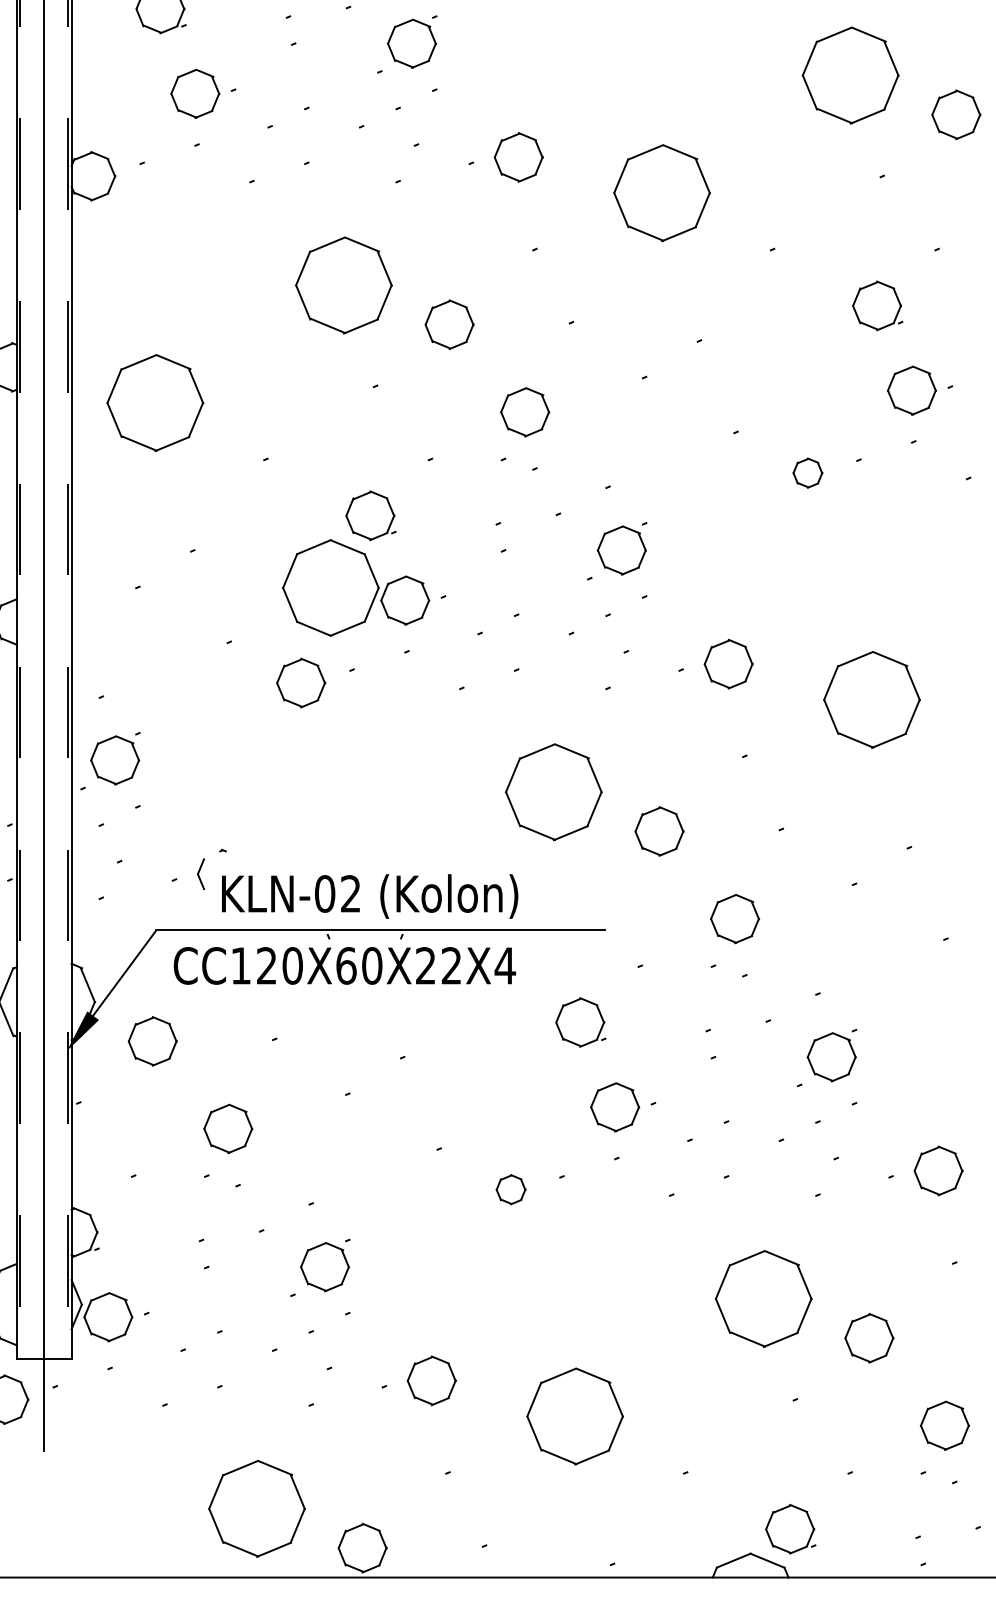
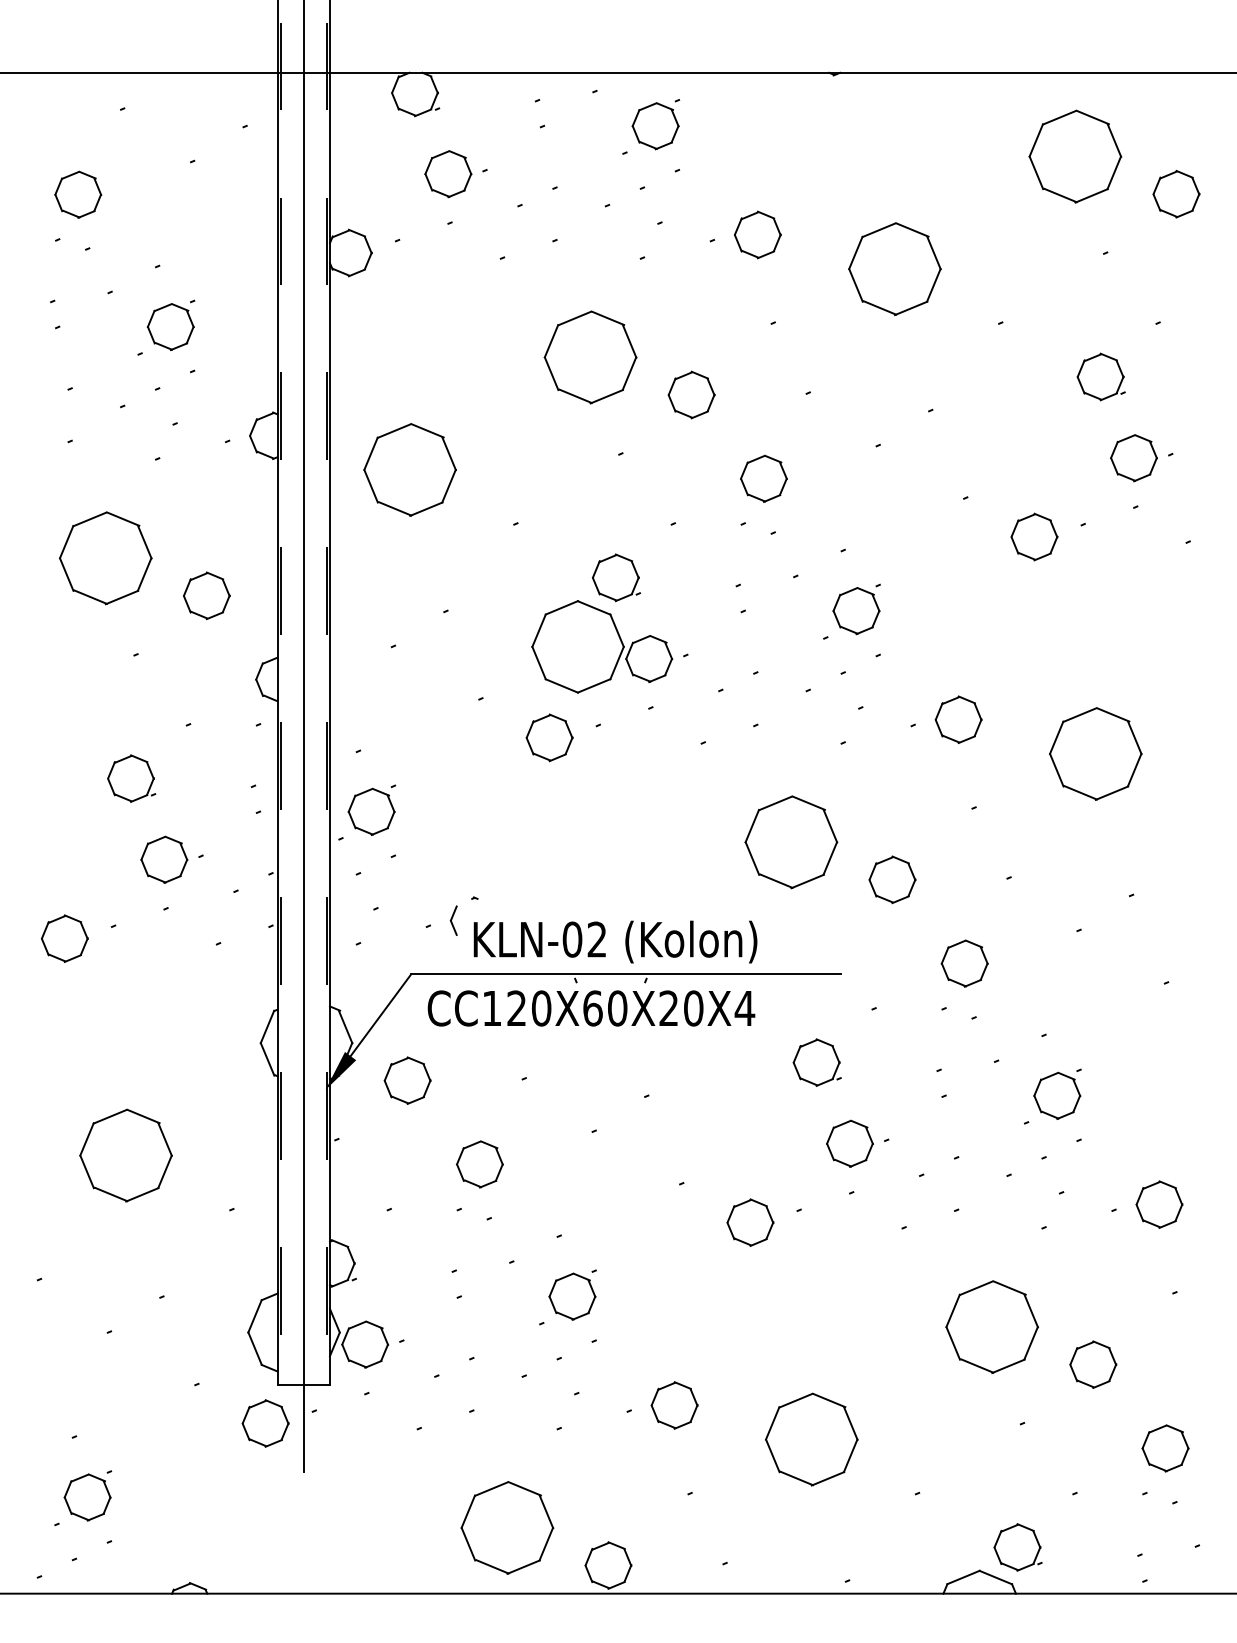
part: (807, 472) -> (1034, 536), size x1.67
text: (451, 965) -> (693, 1008), CC120X60X22X4 -> CC120X60X20X4
part: (511, 1189) -> (750, 1222), size x1.67

